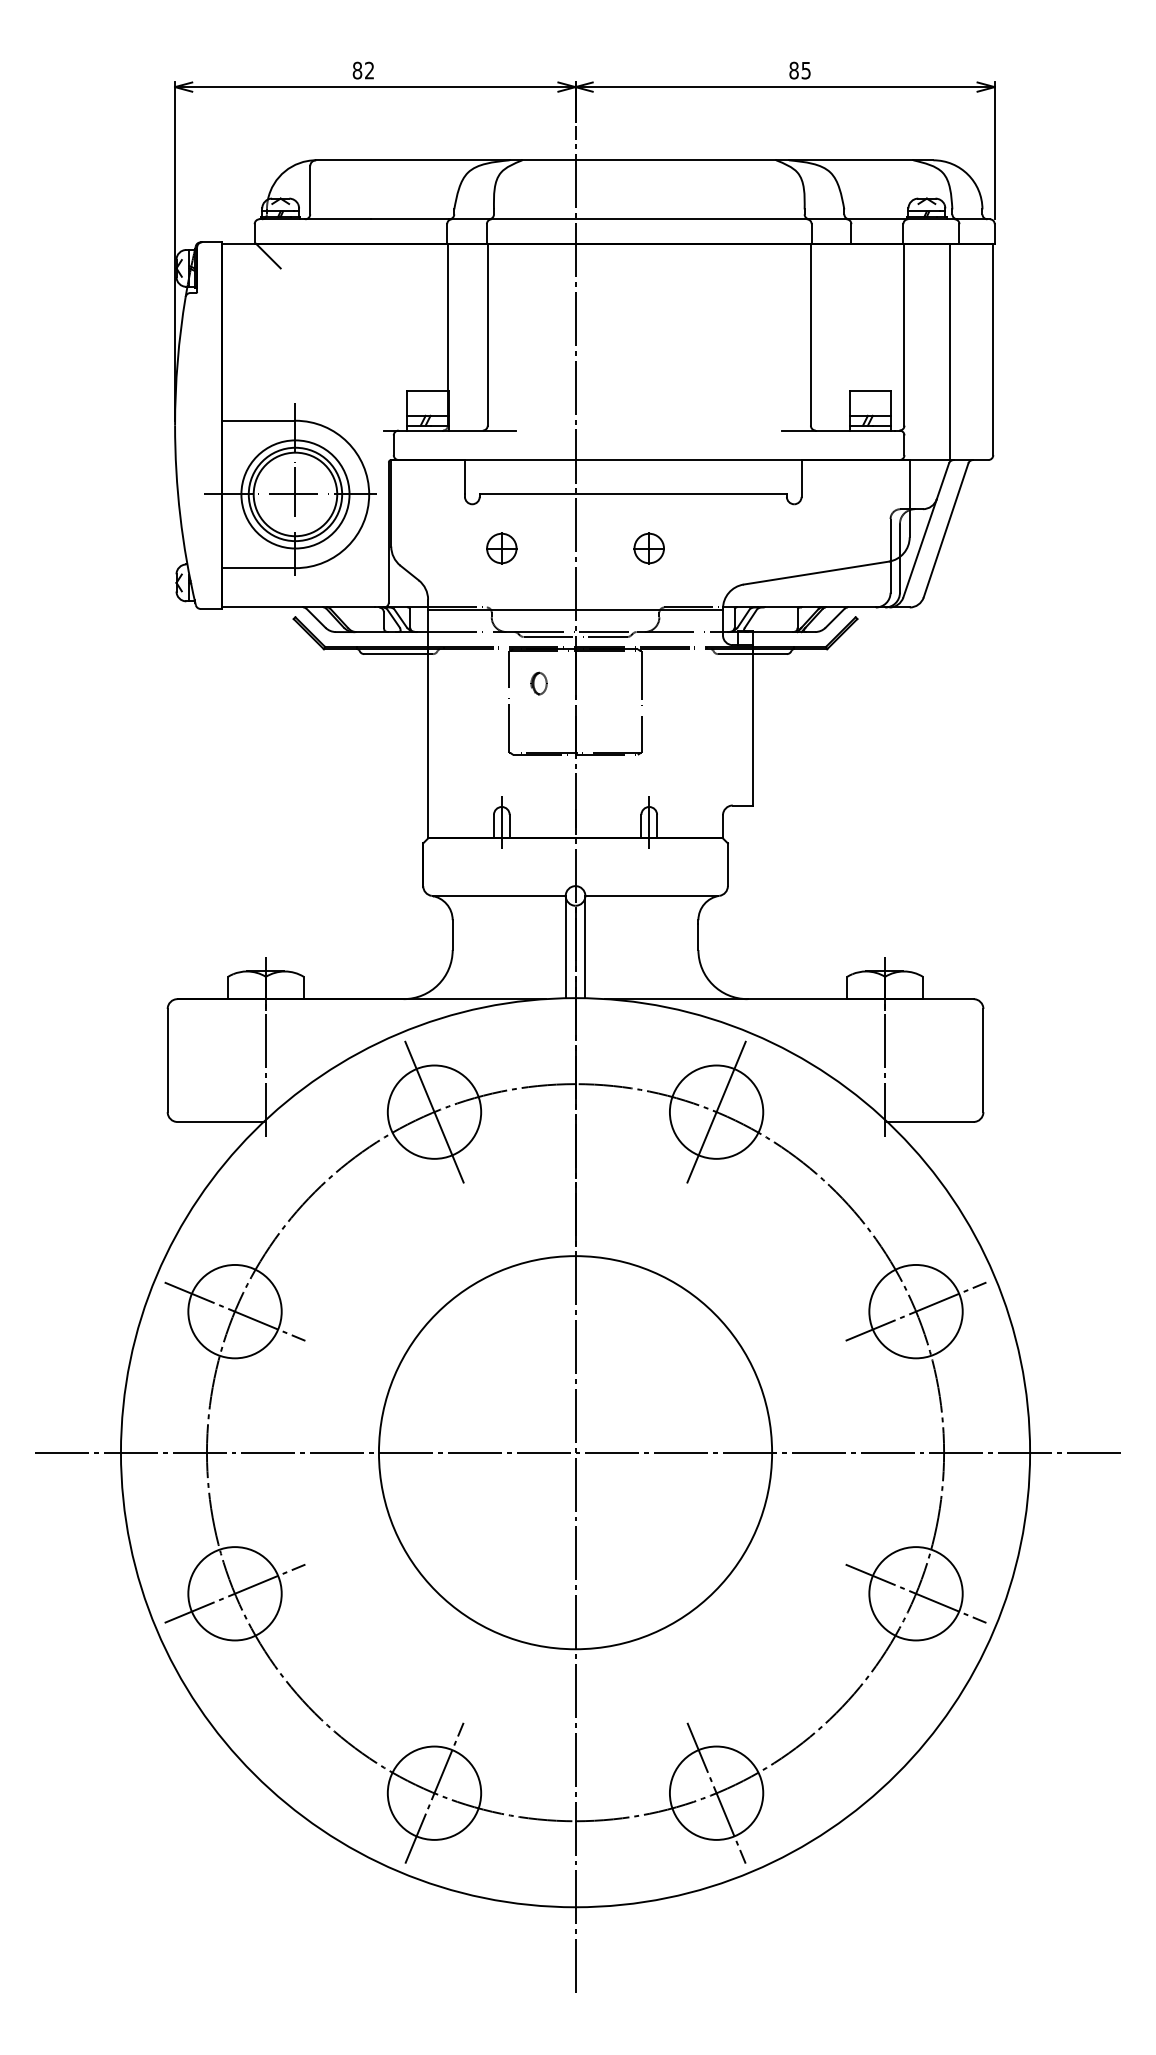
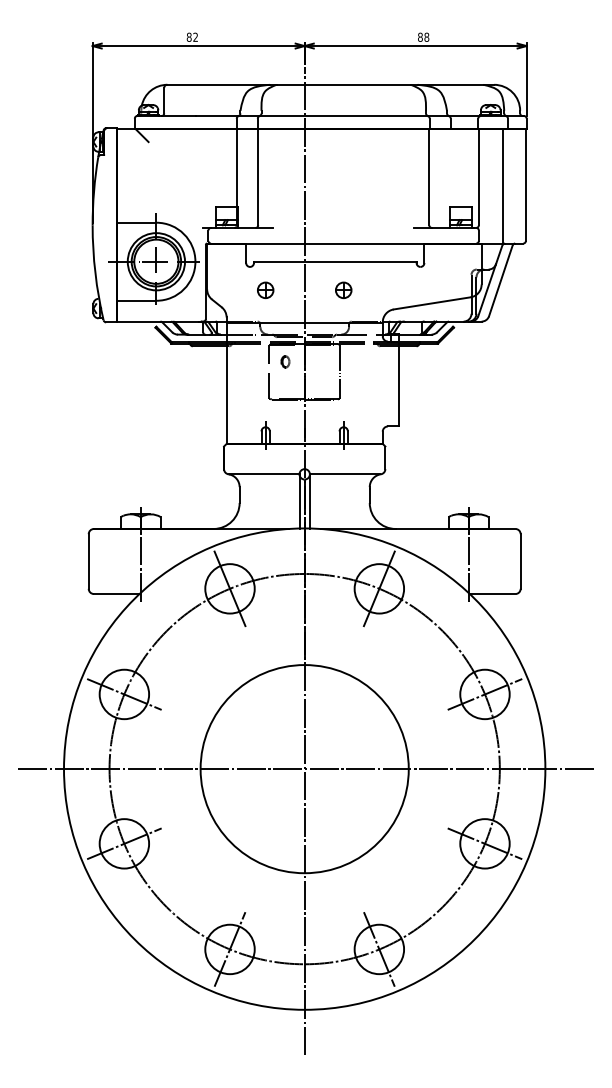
text: (805, 69) -> (426, 36), 85 -> 88

